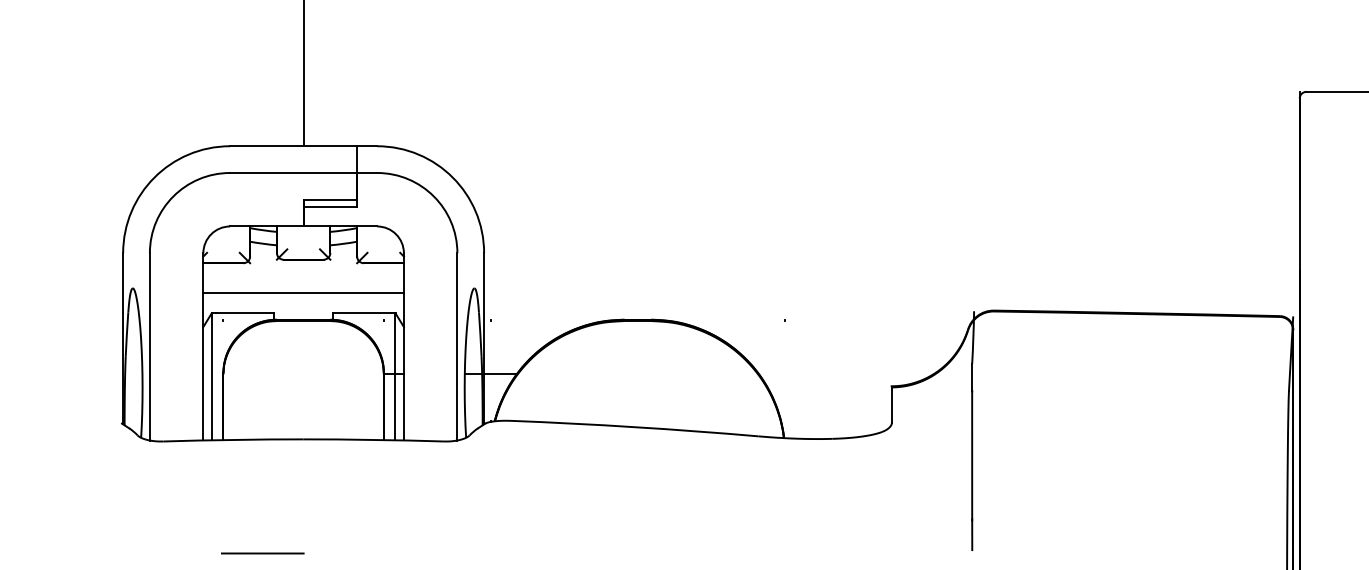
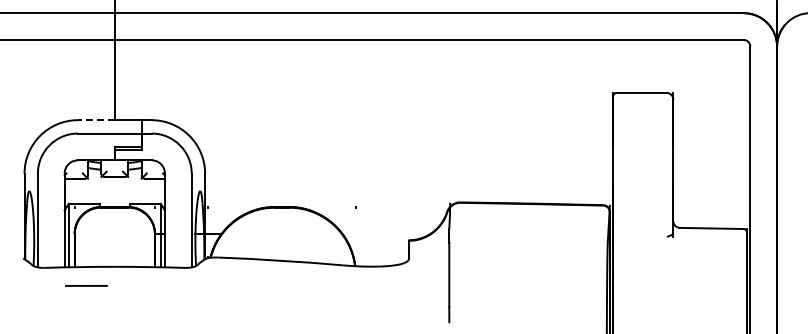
line: (265, 146) -> (95, 120), solid -> dashed
line: (302, 292) -> (114, 193), removed
line: (263, 552) -> (86, 285), moved

